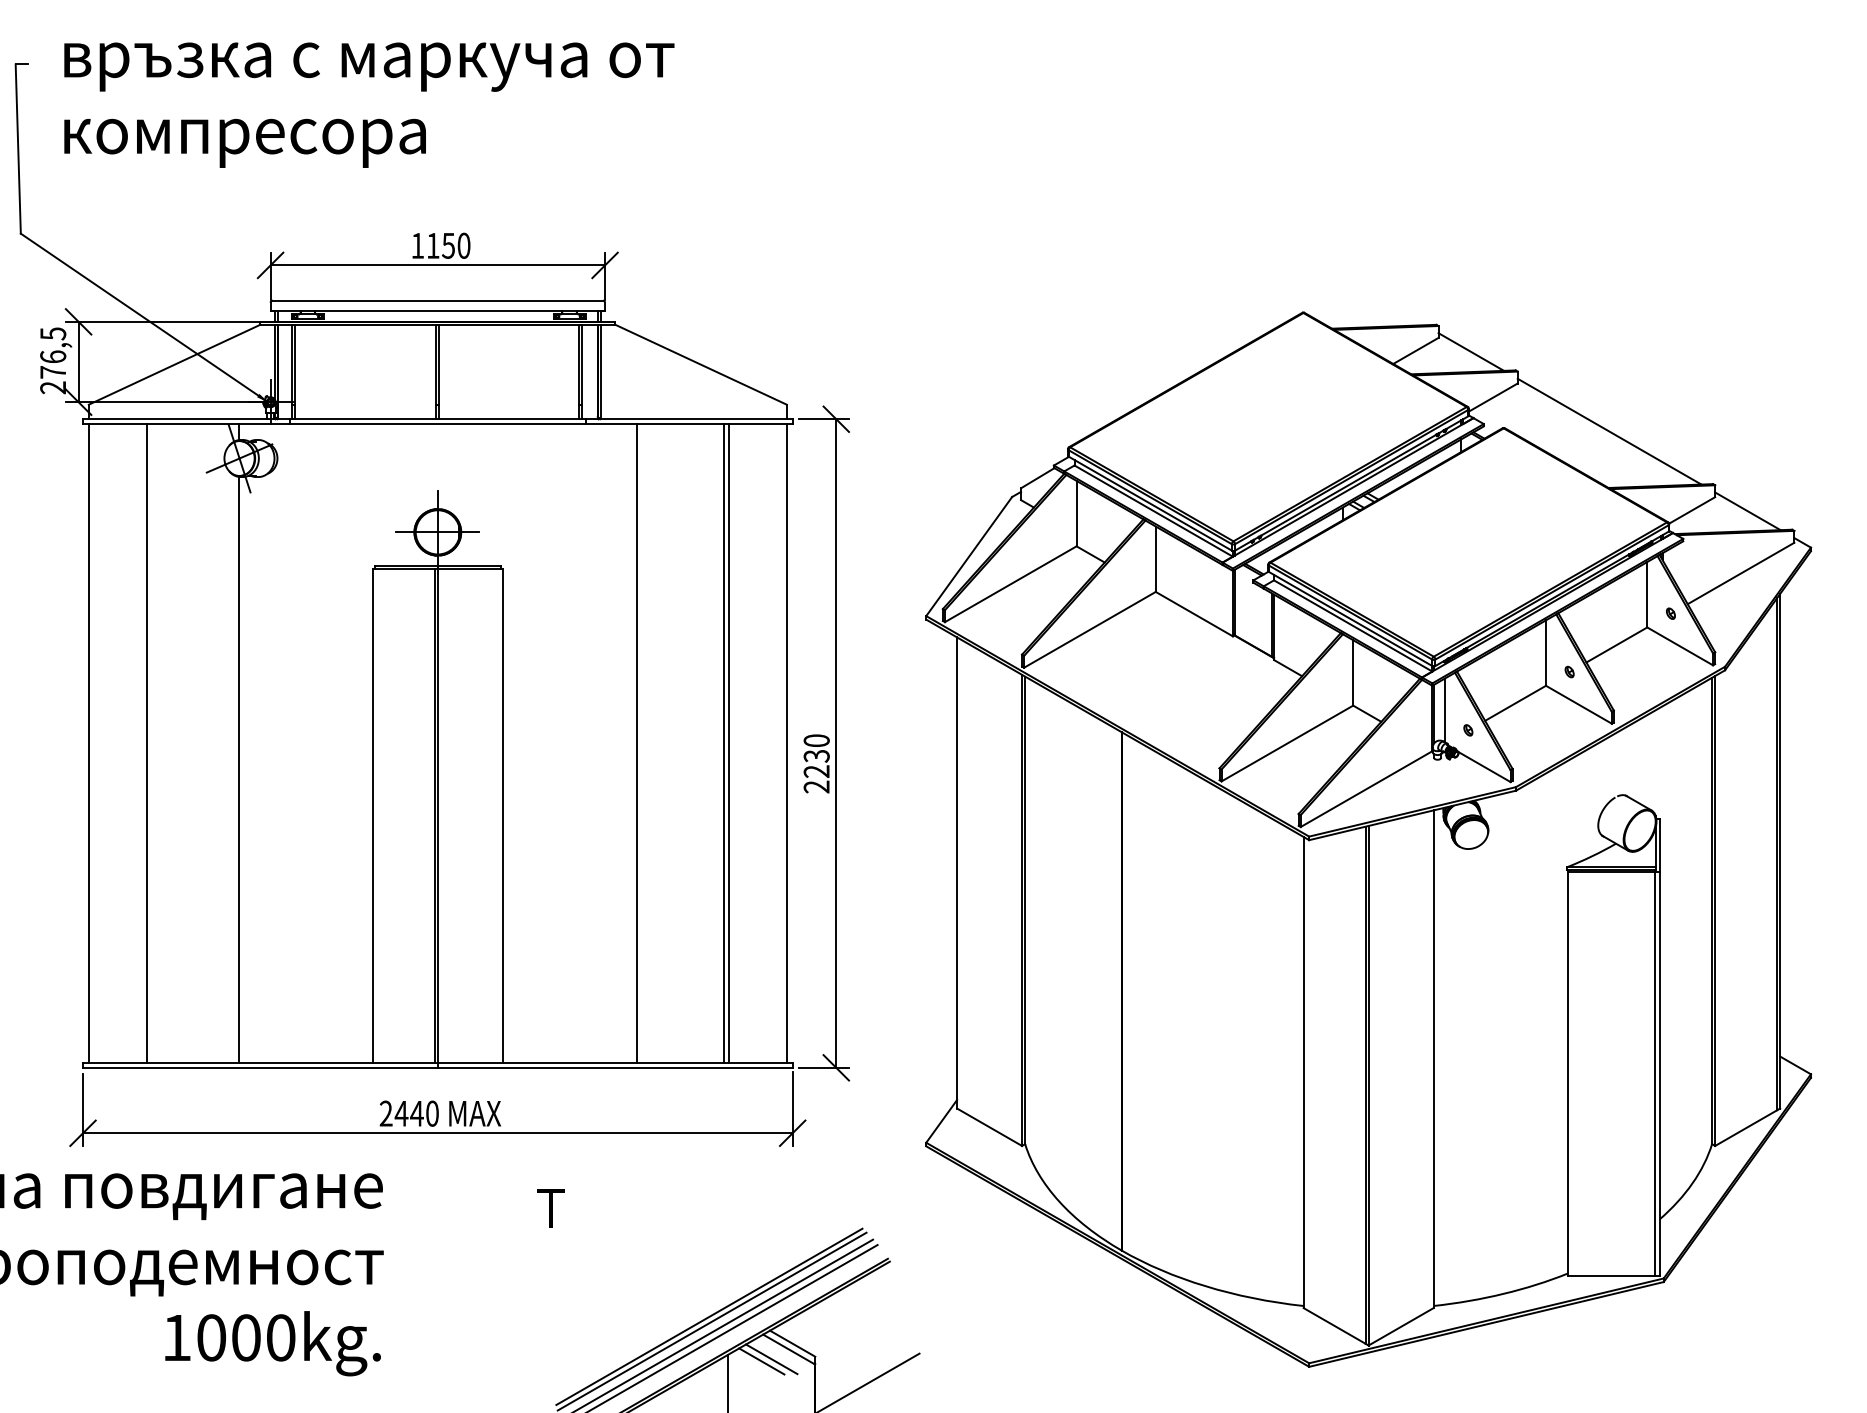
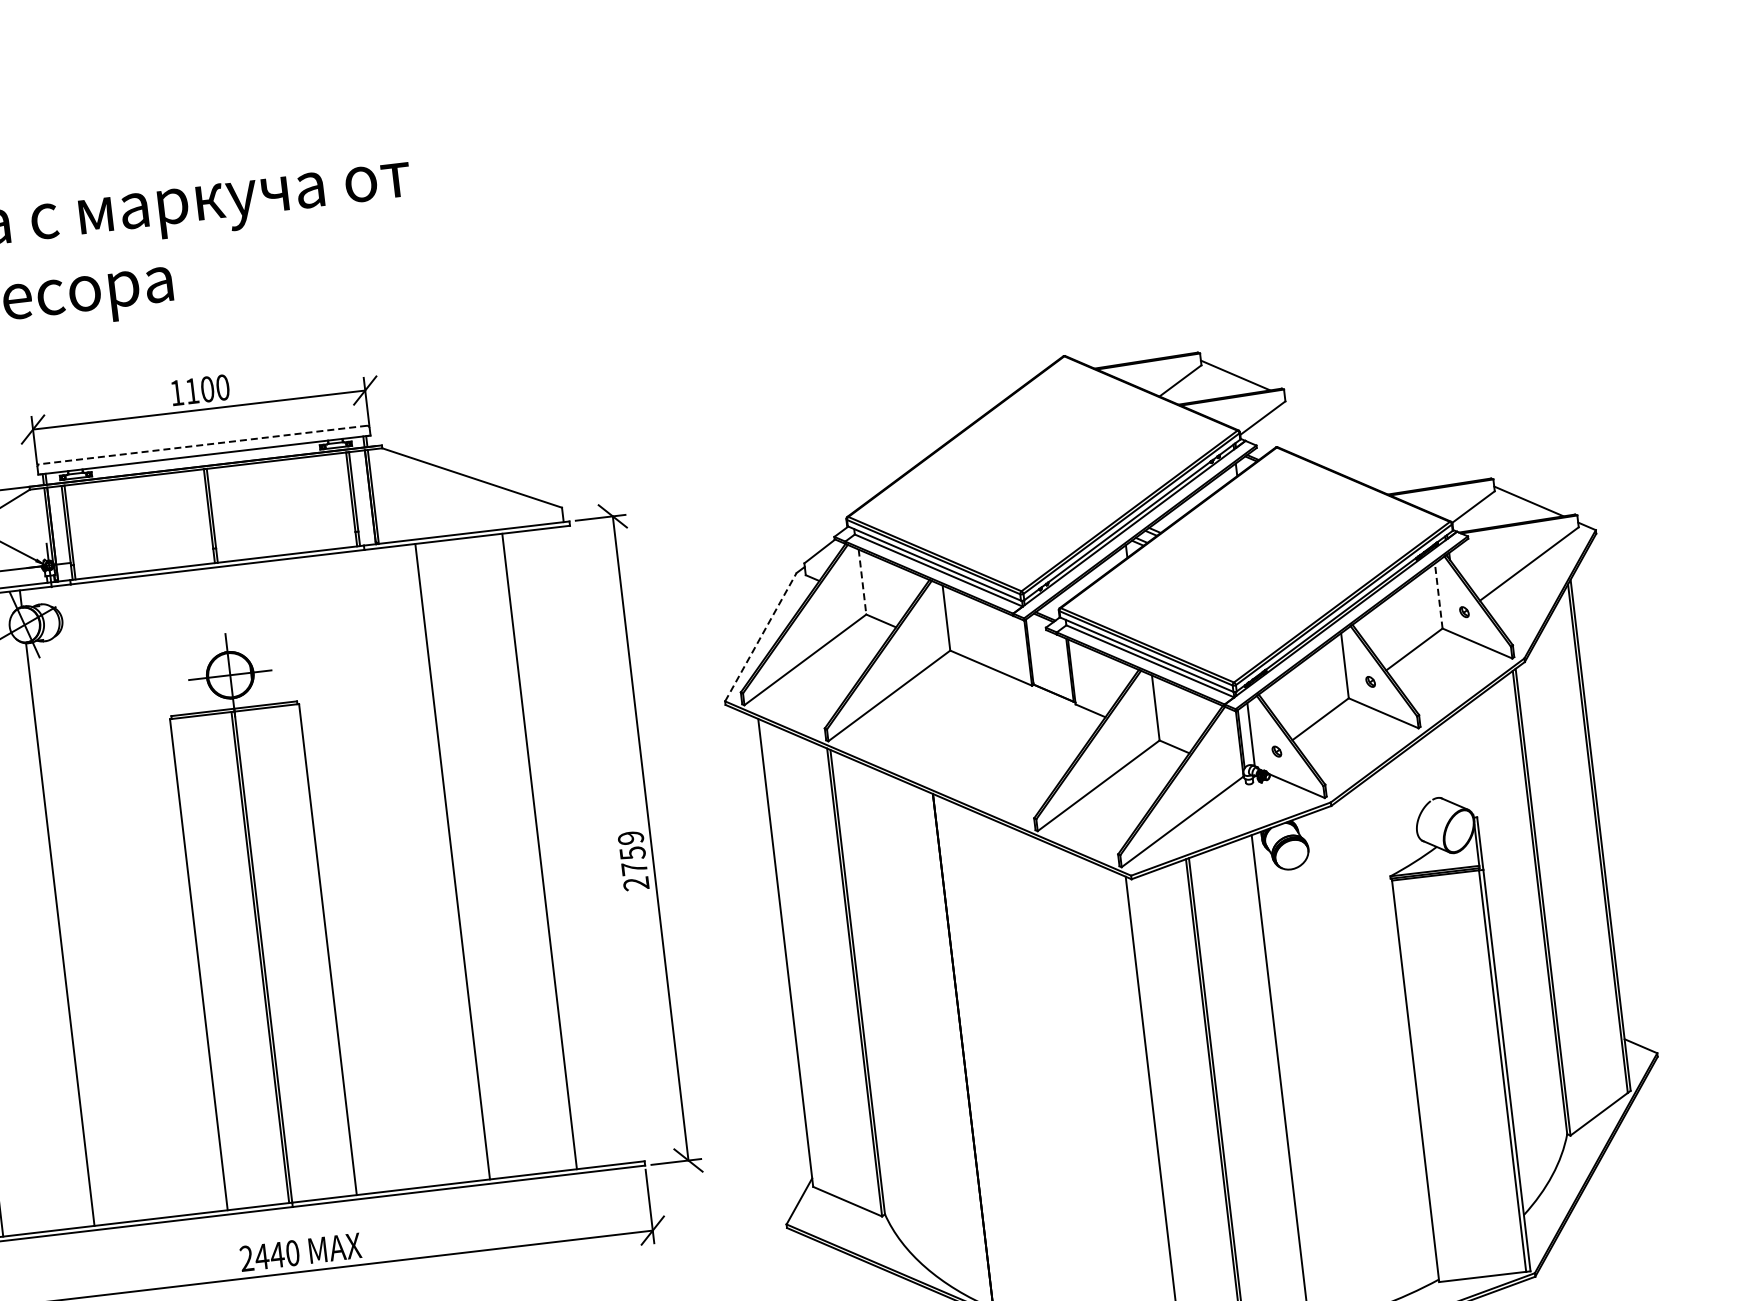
text: (448, 245) -> (207, 389), 1150 -> 1100
line: (437, 300) -> (202, 444), solid -> dashed
line: (1609, 431) -> (1382, 438), removed
line: (1076, 513) -> (862, 581), solid -> dashed
line: (969, 556) -> (761, 637), solid -> dashed
line: (1647, 594) -> (1438, 595), solid -> dashed
line: (728, 743) -> (543, 850), removed
line: (786, 743) -> (601, 844), removed
text: (816, 755) -> (632, 852), 2230 -> 2759

